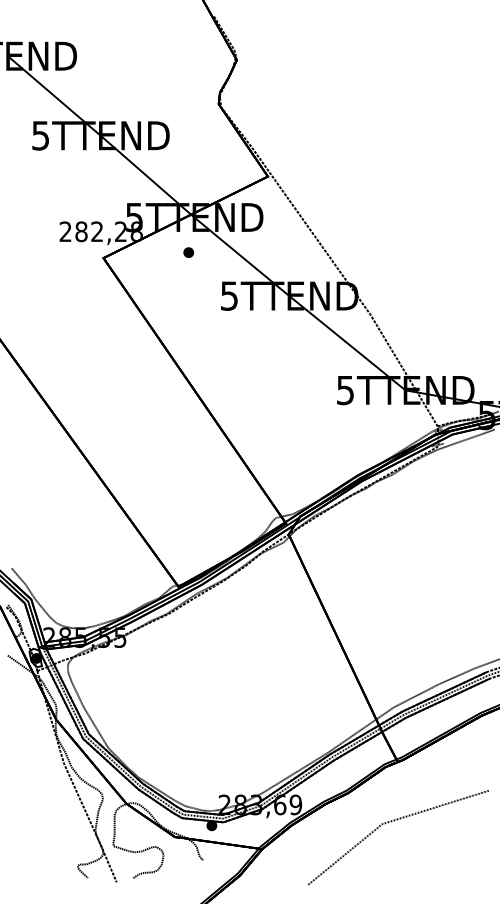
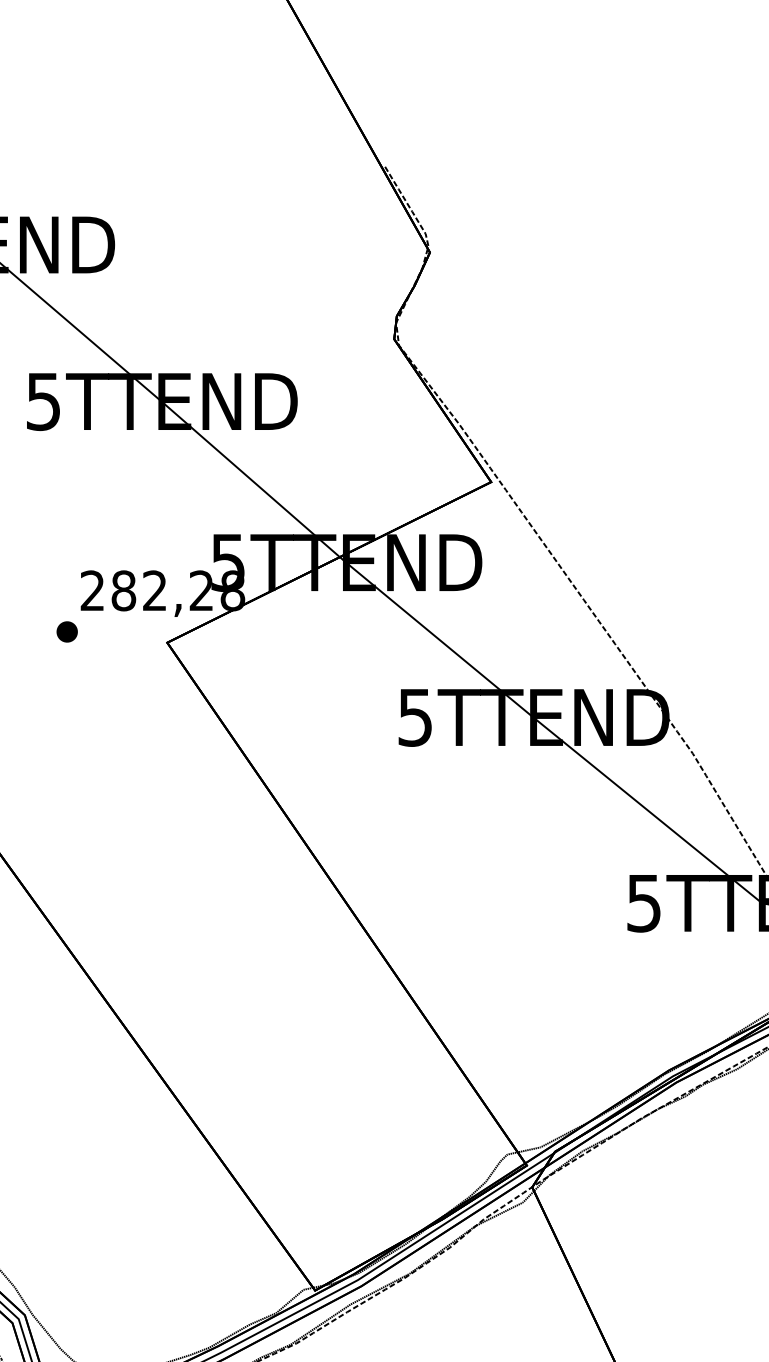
part: (188, 252) -> (66, 631), moved

